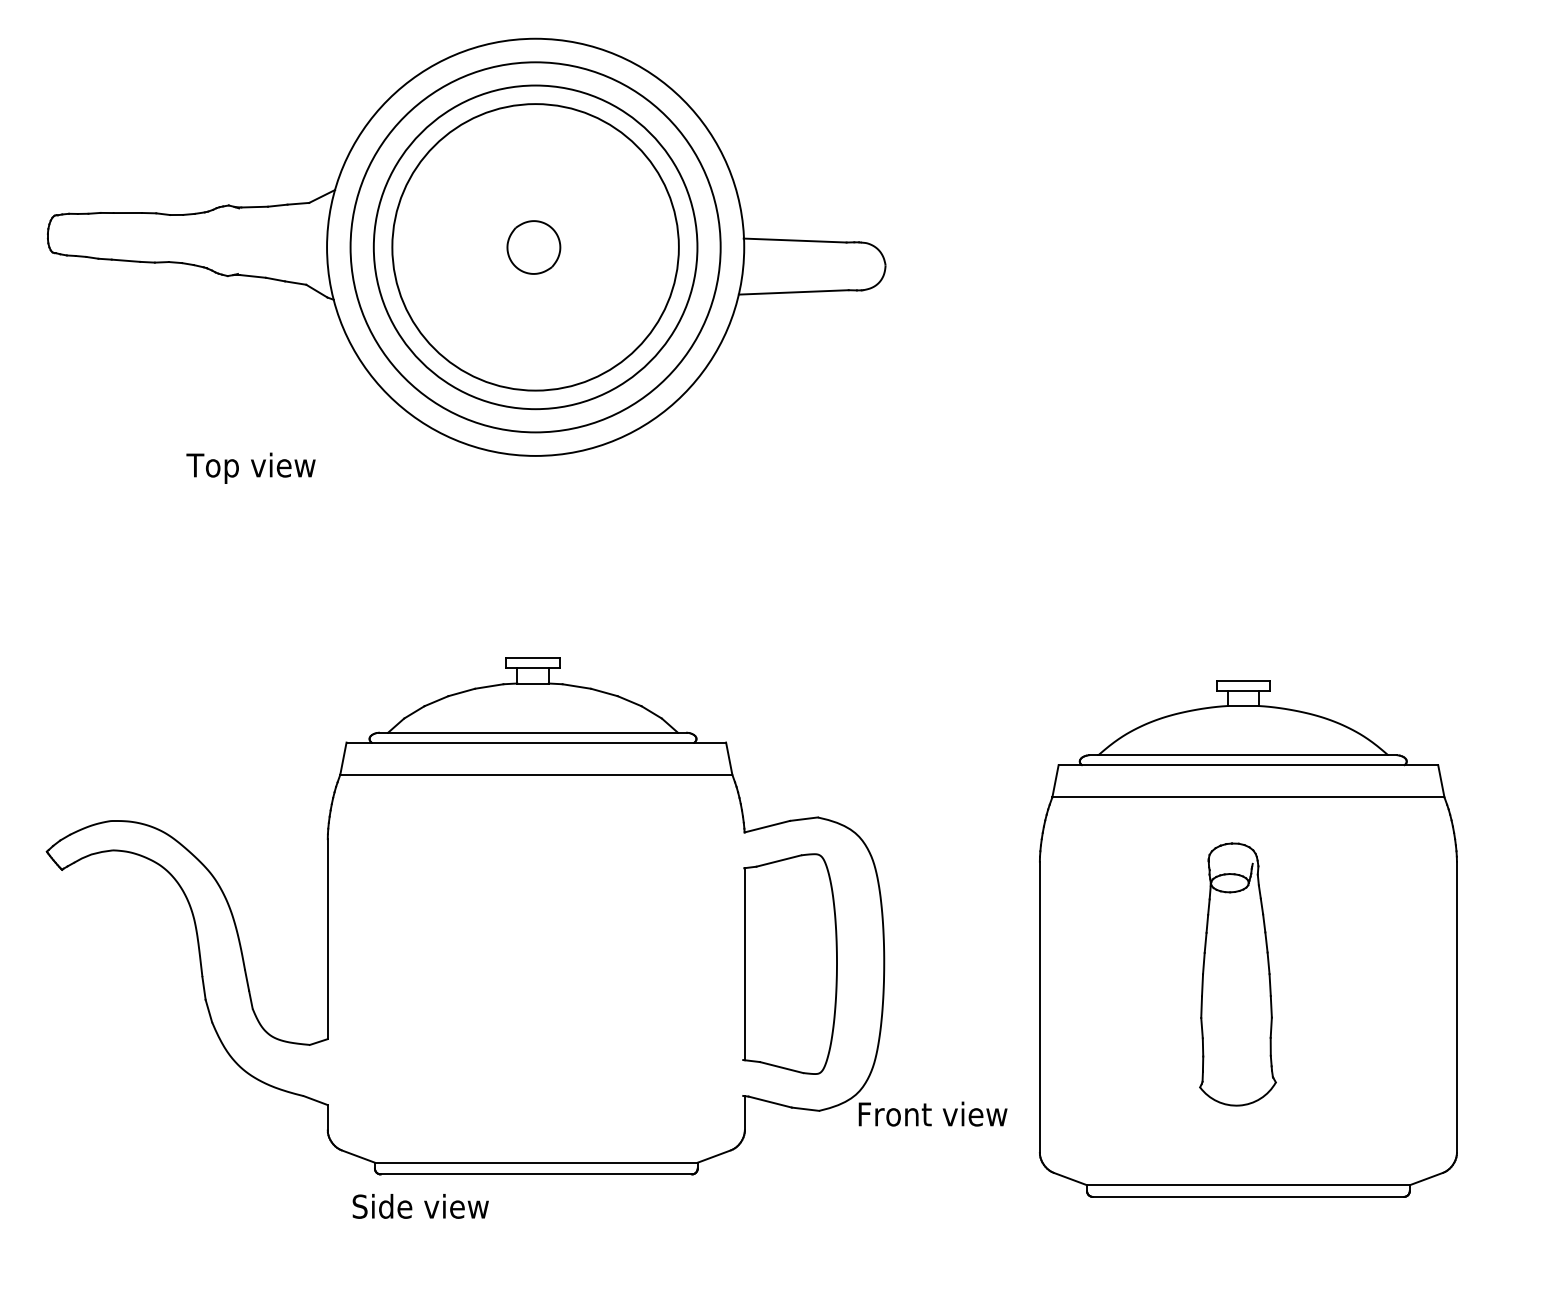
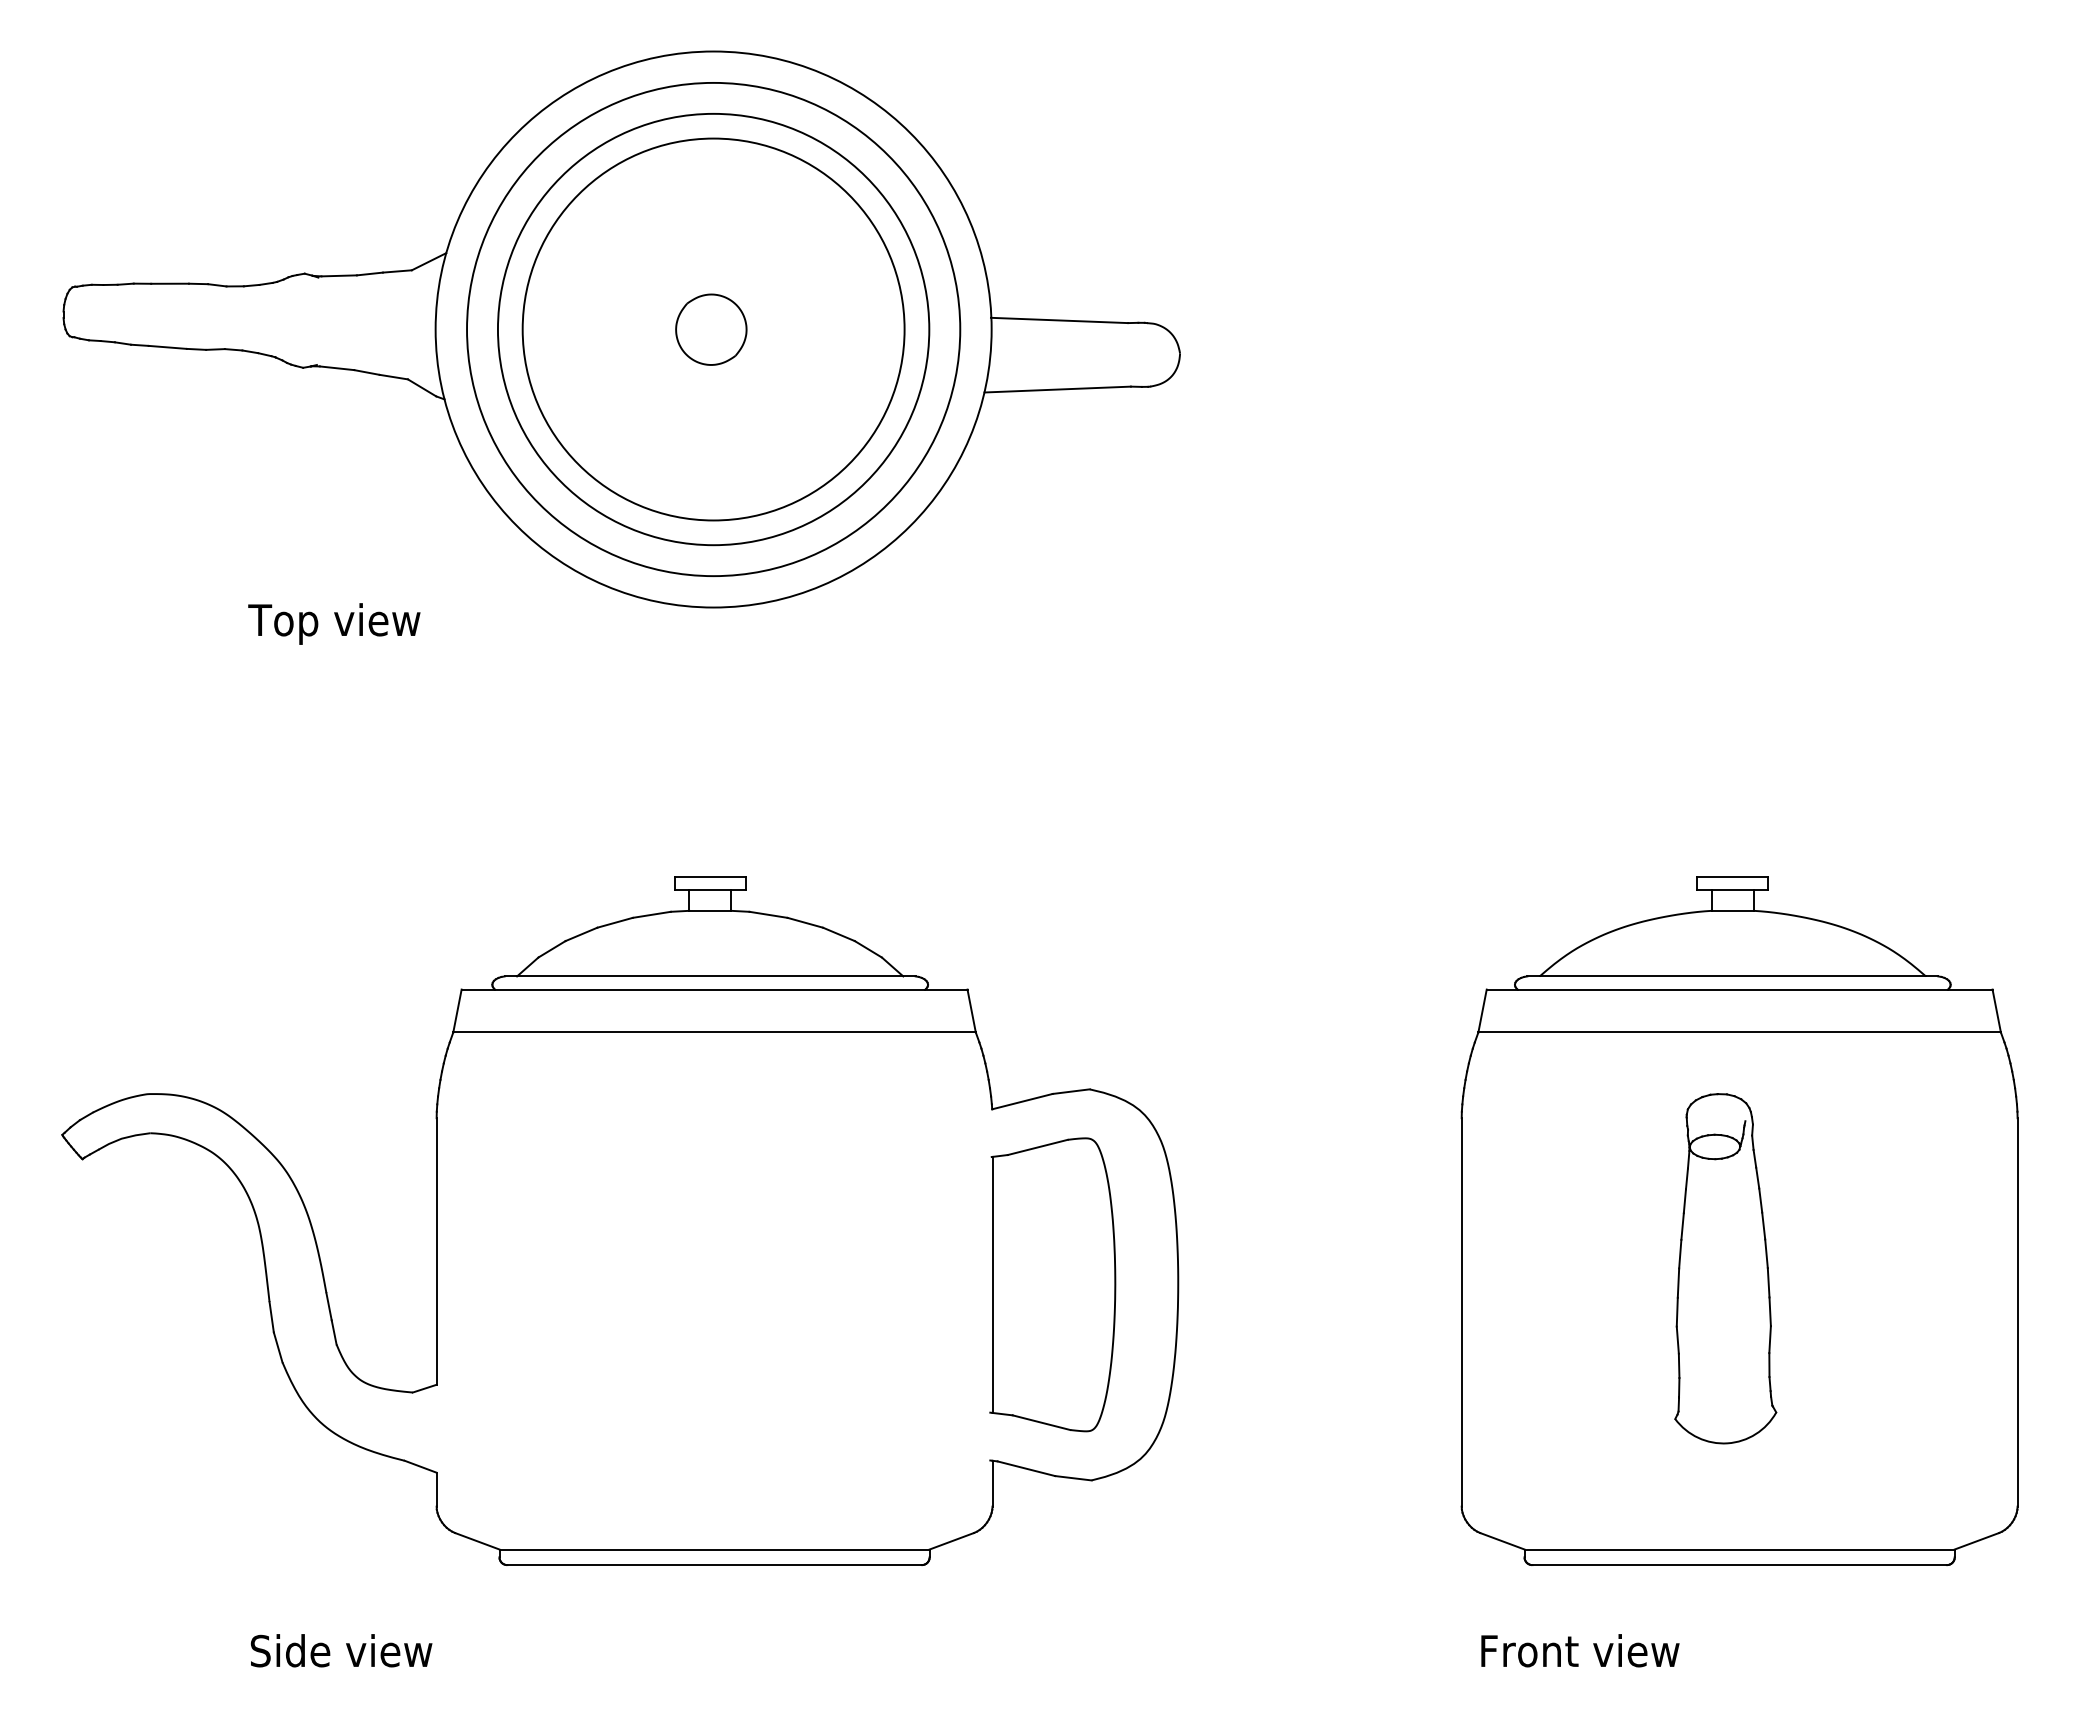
part: (1248, 938) -> (1739, 1220), moved
text: (933, 1113) -> (1580, 1650), moved
text: (420, 1206) -> (341, 1650), moved

